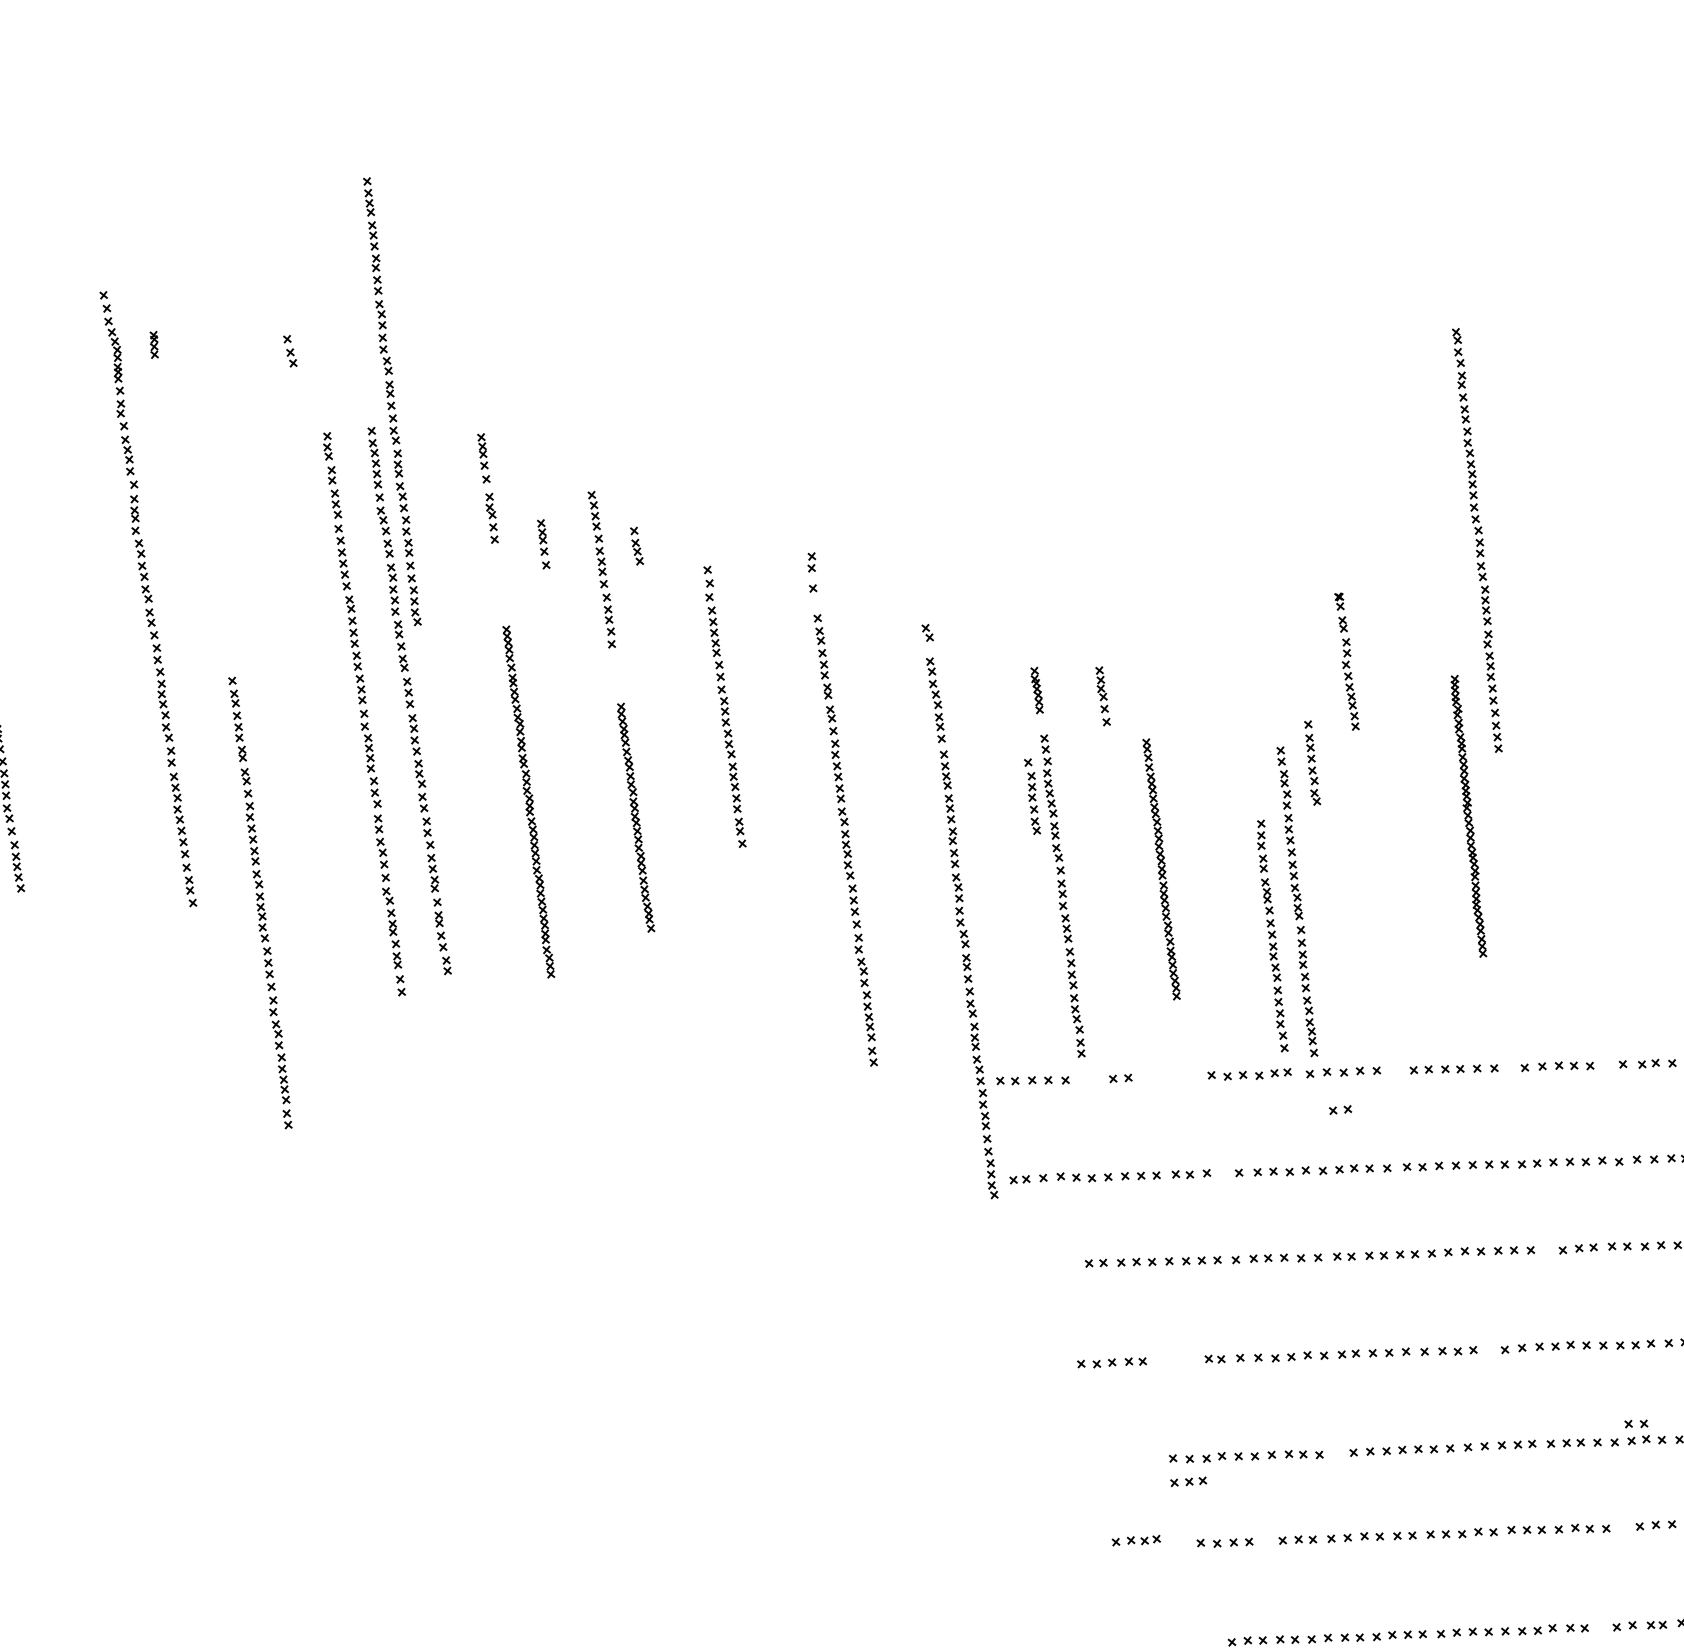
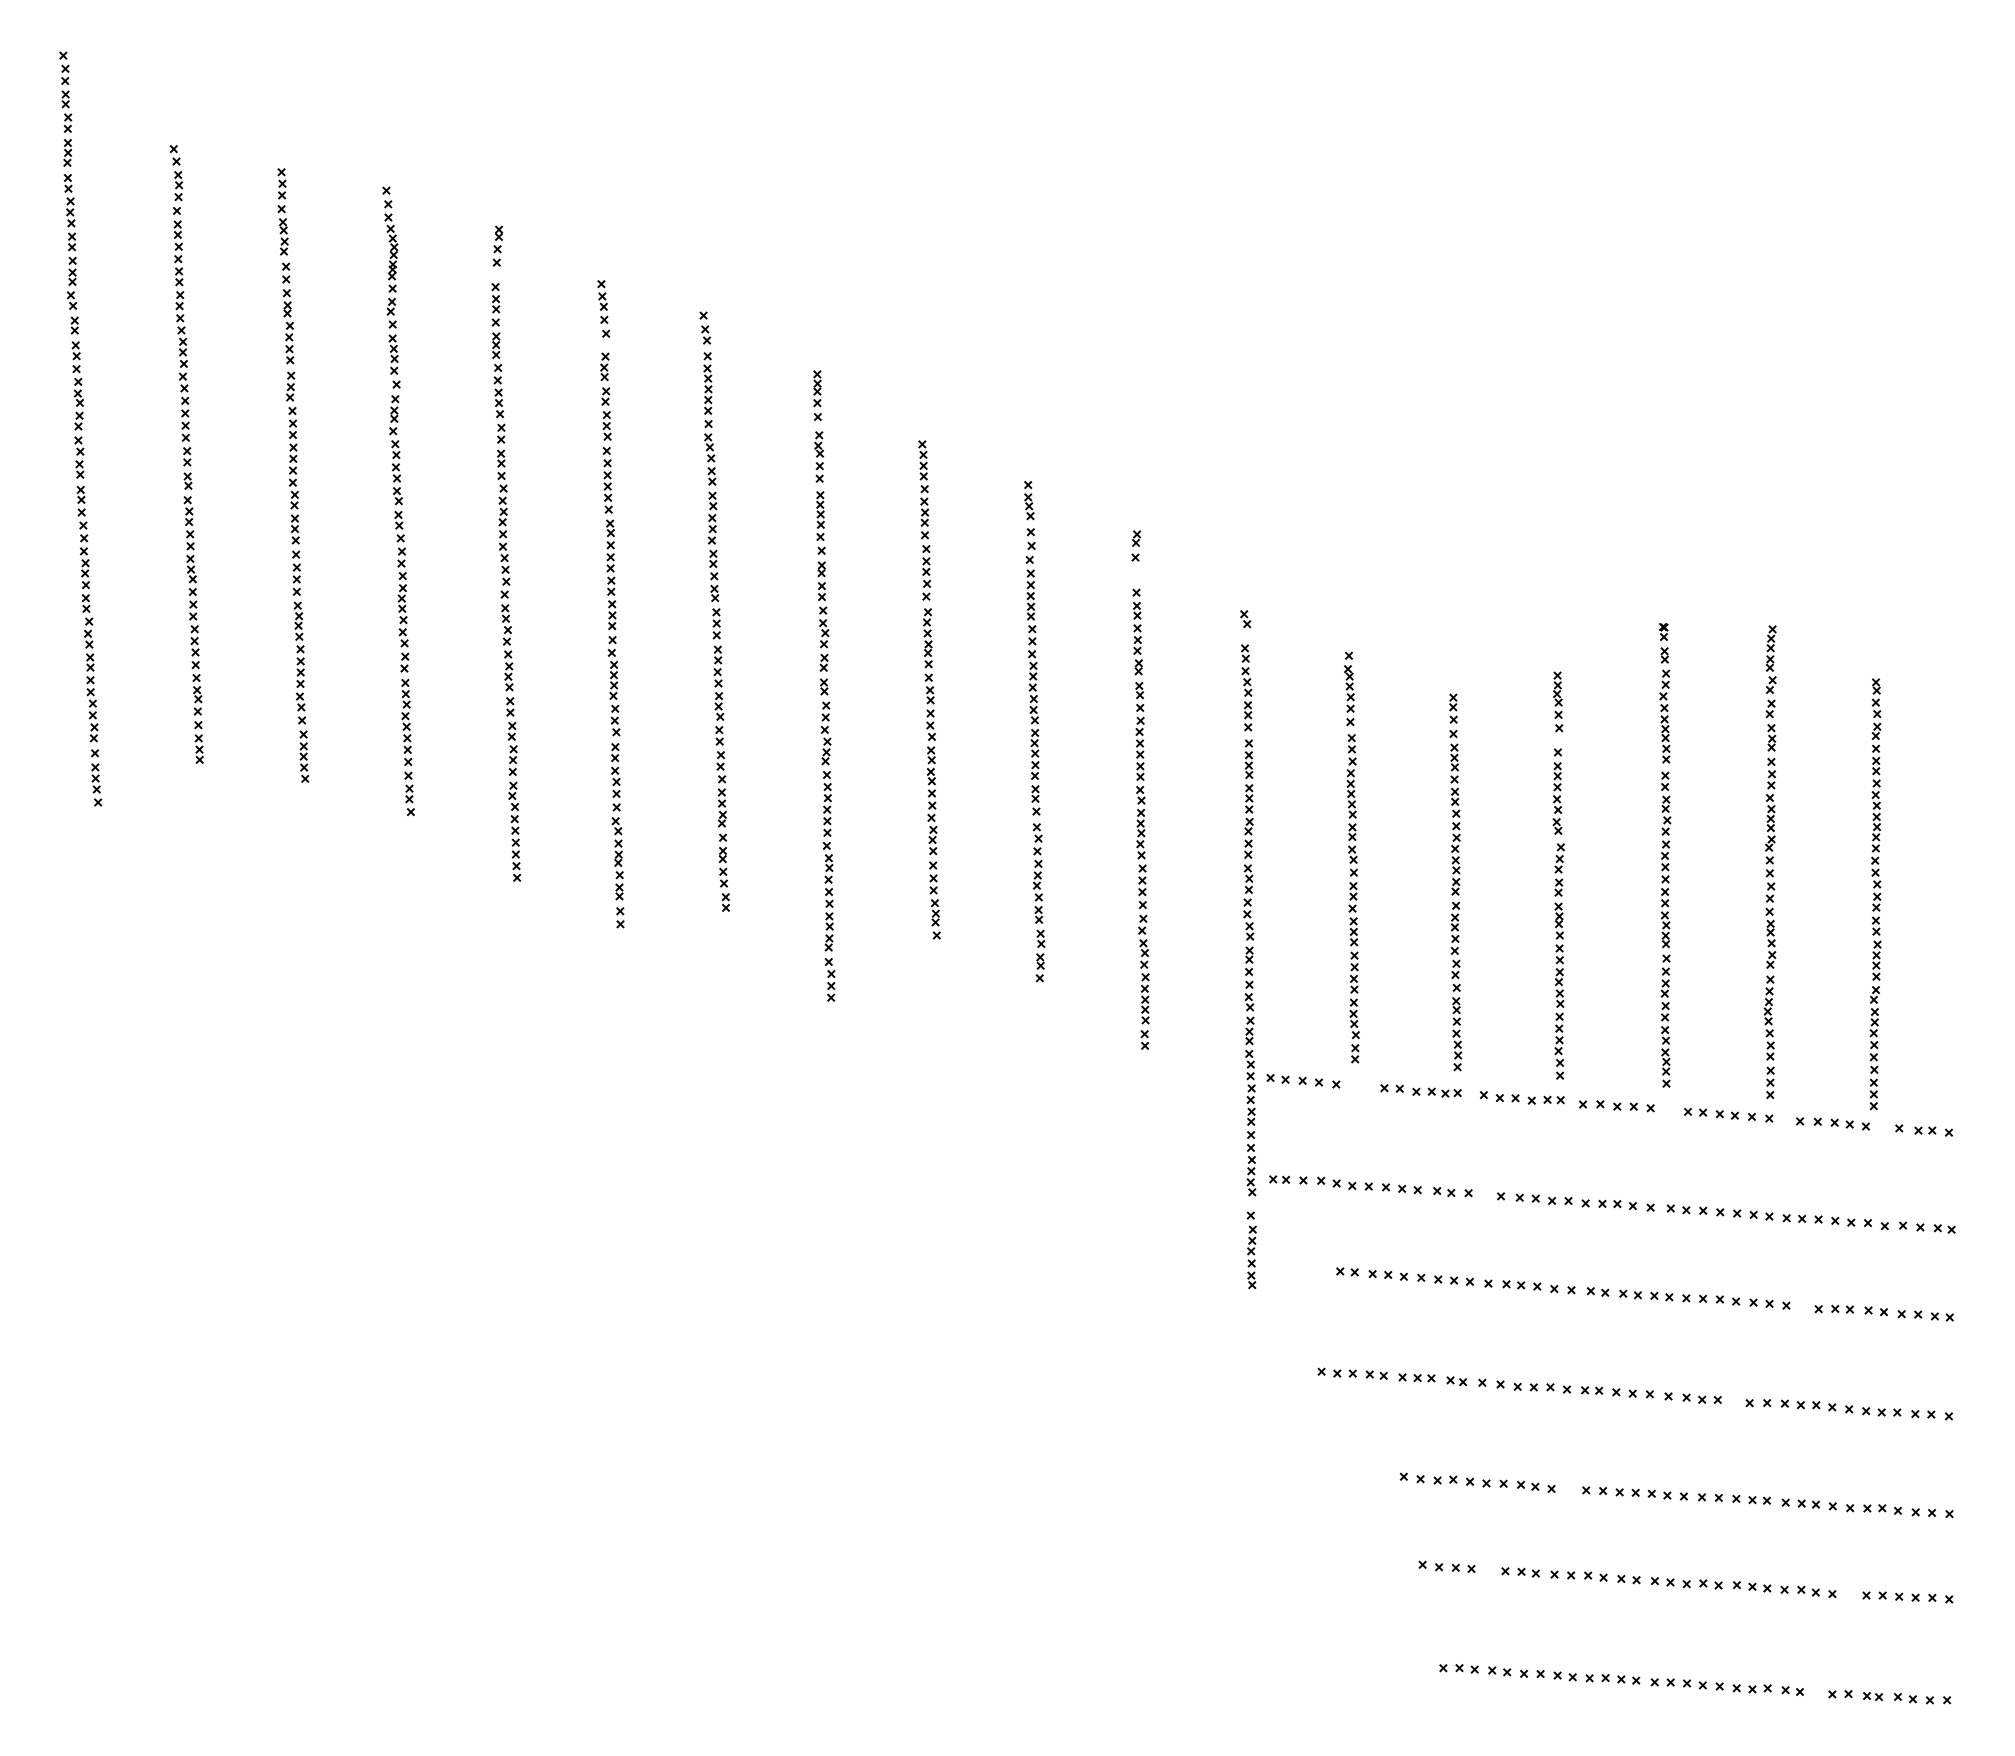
part: (153, 344) -> (497, 245), size x1.67
part: (289, 350) -> (704, 327), moved
part: (264, 395) -> (603, 308), added
part: (391, 401) -> (730, 328), removed
part: (1477, 540) -> (1875, 894), moved
part: (543, 544) -> (868, 488), removed
part: (637, 546) -> (1029, 500), moved
part: (812, 572) -> (1136, 545), size x0.71
part: (148, 599) -> (398, 501), moved
part: (197, 674) -> (506, 582), added
part: (1036, 690) -> (1349, 688), size x1.67
part: (1103, 695) -> (1558, 701), moved
part: (364, 714) -> (612, 640), moved
part: (1311, 763) -> (1557, 791), moved
part: (1032, 796) -> (1251, 1250), moved
part: (528, 802) -> (825, 746), size x1.43
part: (1467, 815) -> (1769, 861), size x1.67
part: (635, 817) -> (931, 773), size x1.43
part: (1161, 869) -> (1455, 882), size x1.43
part: (1297, 901) -> (1665, 929), moved
part: (260, 902) -> (544, 818), removed
part: (754, 932) -> (1038, 902), added
part: (1340, 1109) -> (1609, 1143), removed
part: (1635, 1423) -> (1873, 1491), removed
part: (1188, 1481) -> (1416, 1377), moved
part: (1135, 1540) -> (1436, 1092), moved

